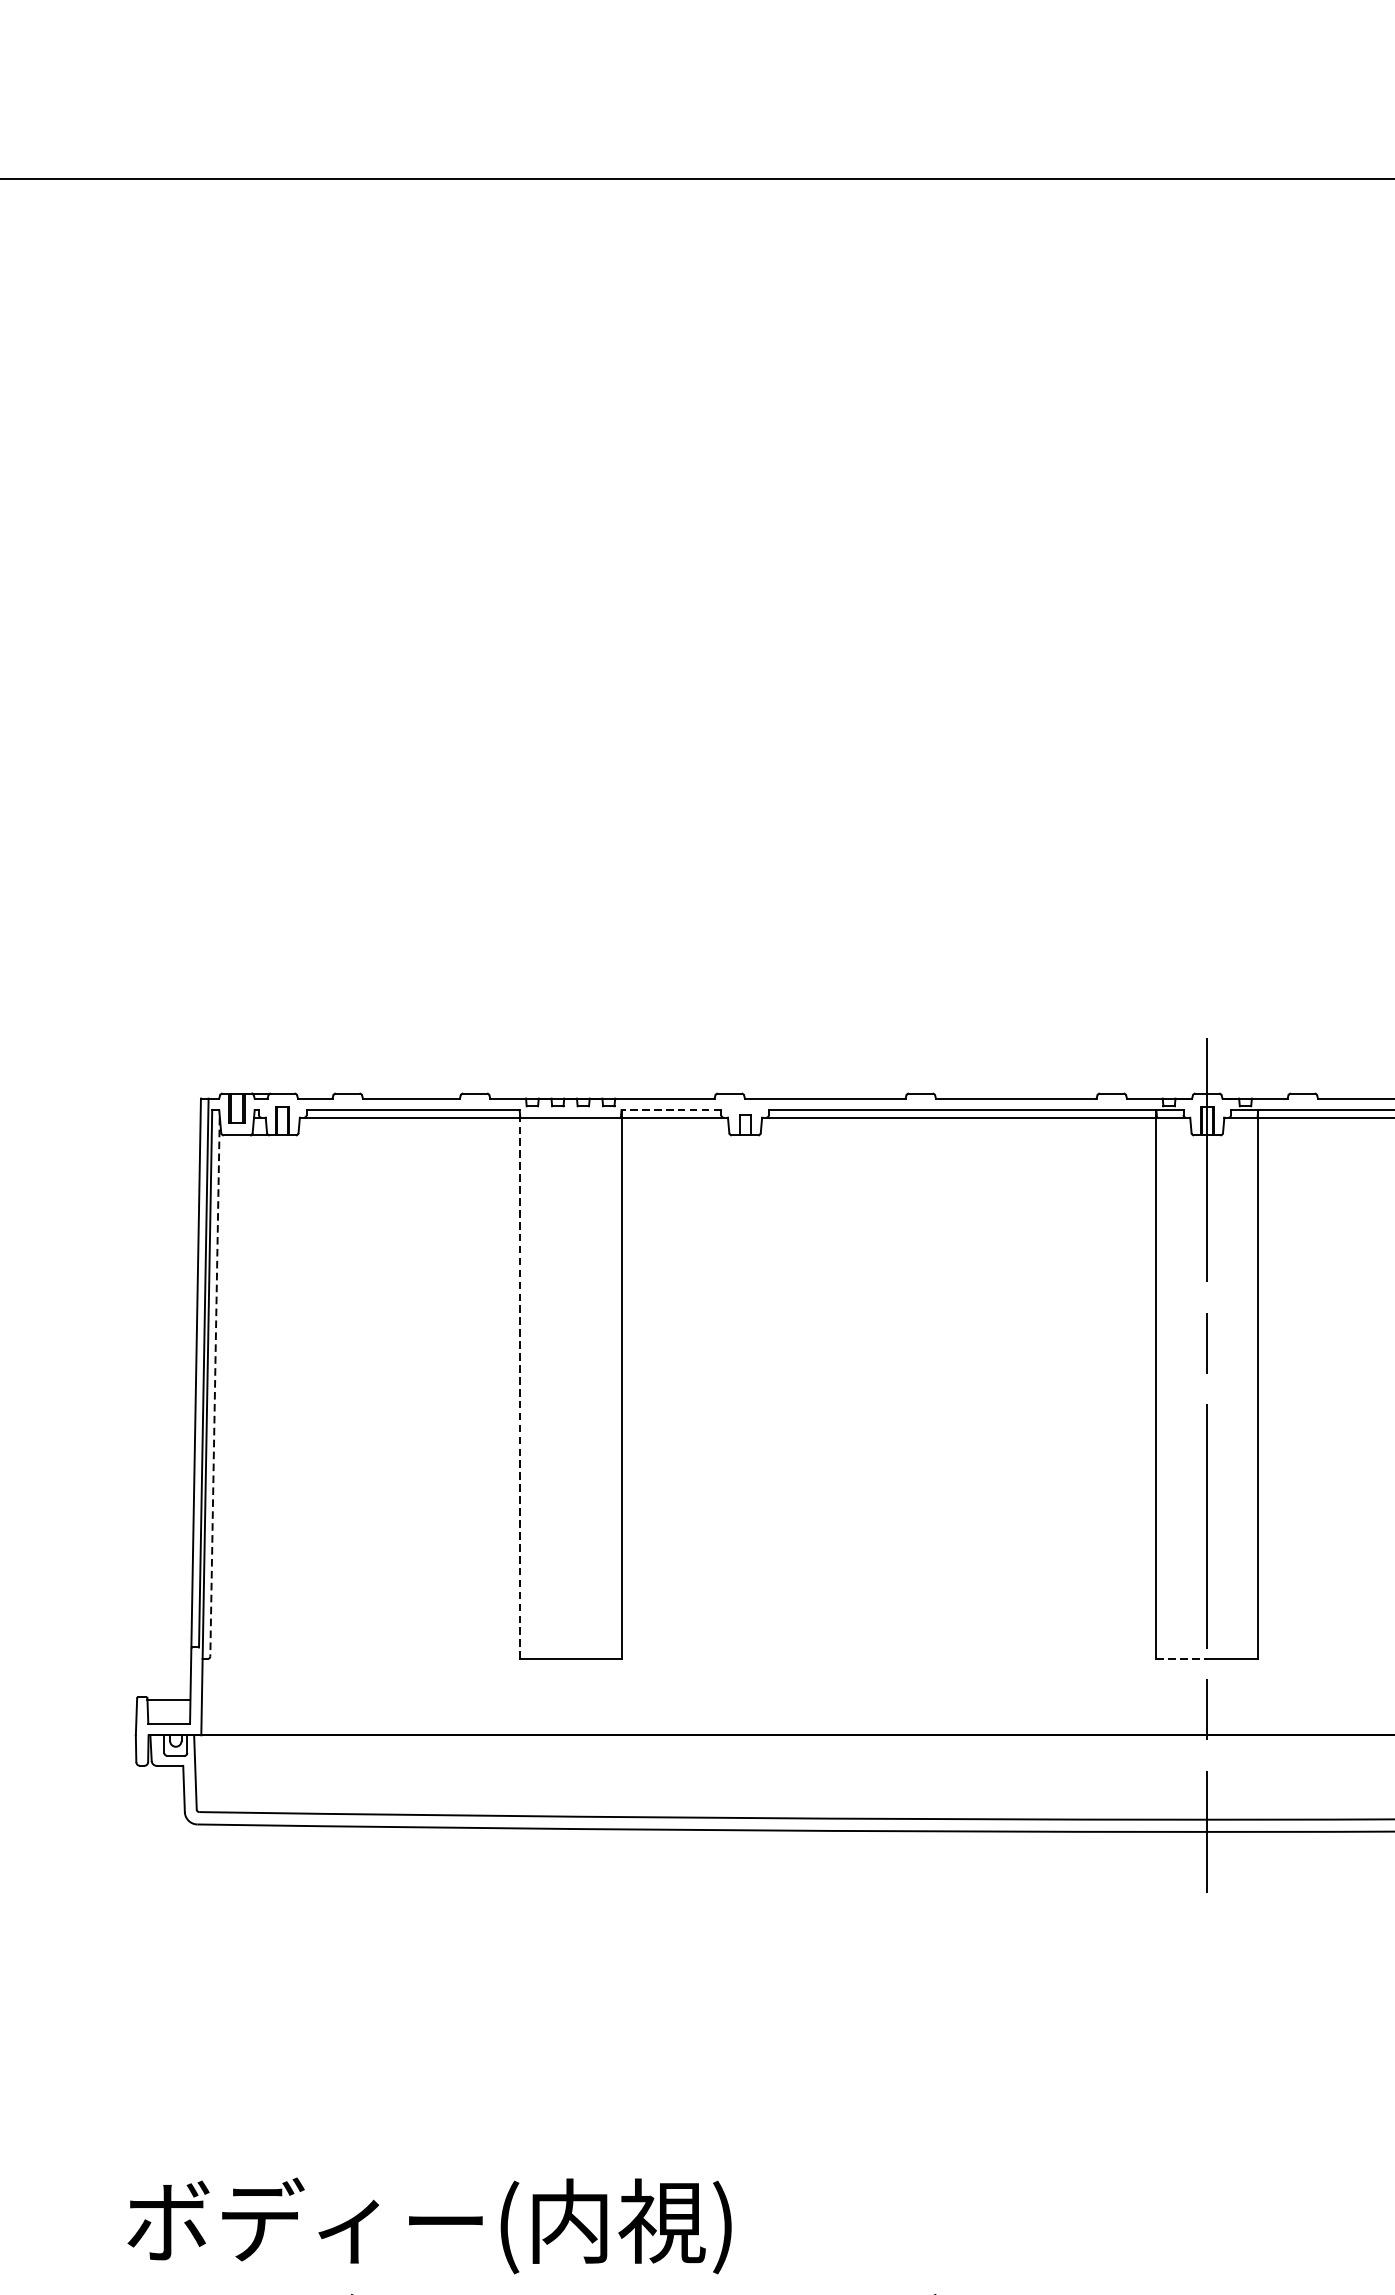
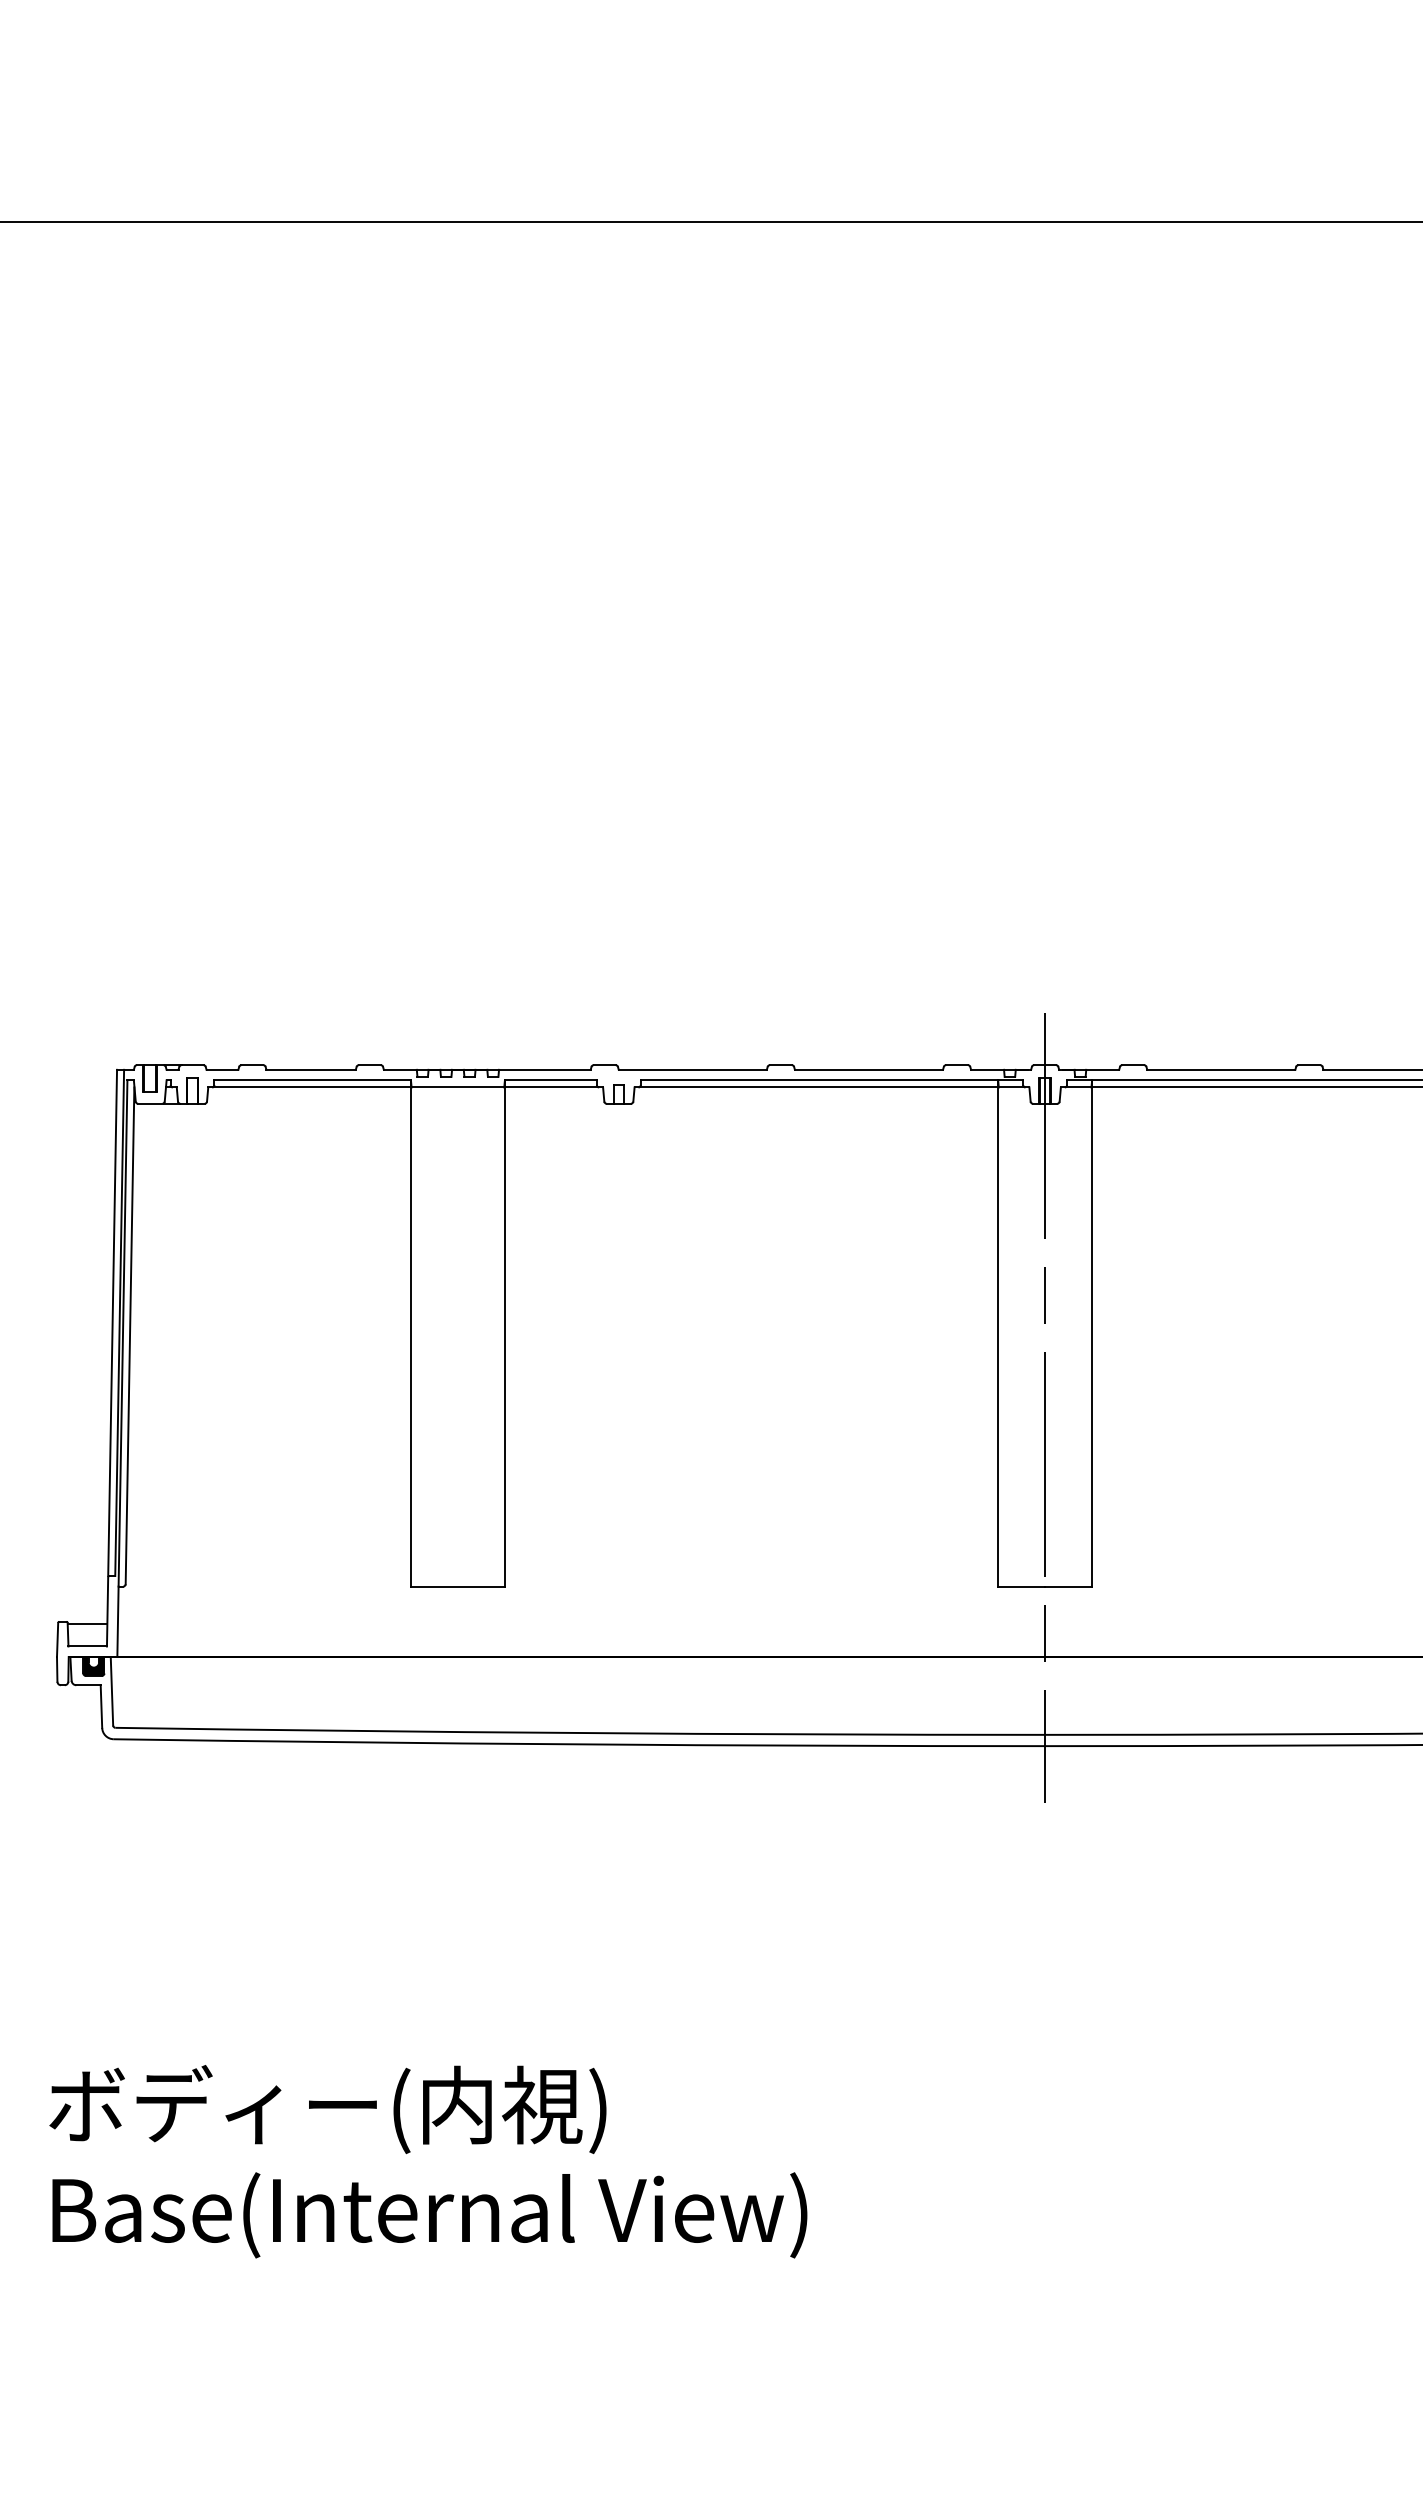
line: (670, 1110) -> (550, 1080), dashed -> solid
line: (519, 1384) -> (410, 1333), dashed -> solid
line: (215, 1387) -> (130, 1336), dashed -> solid
line: (1182, 1658) -> (1022, 1586), dashed -> solid
fill: (175, 1745) -> (93, 1666), added

